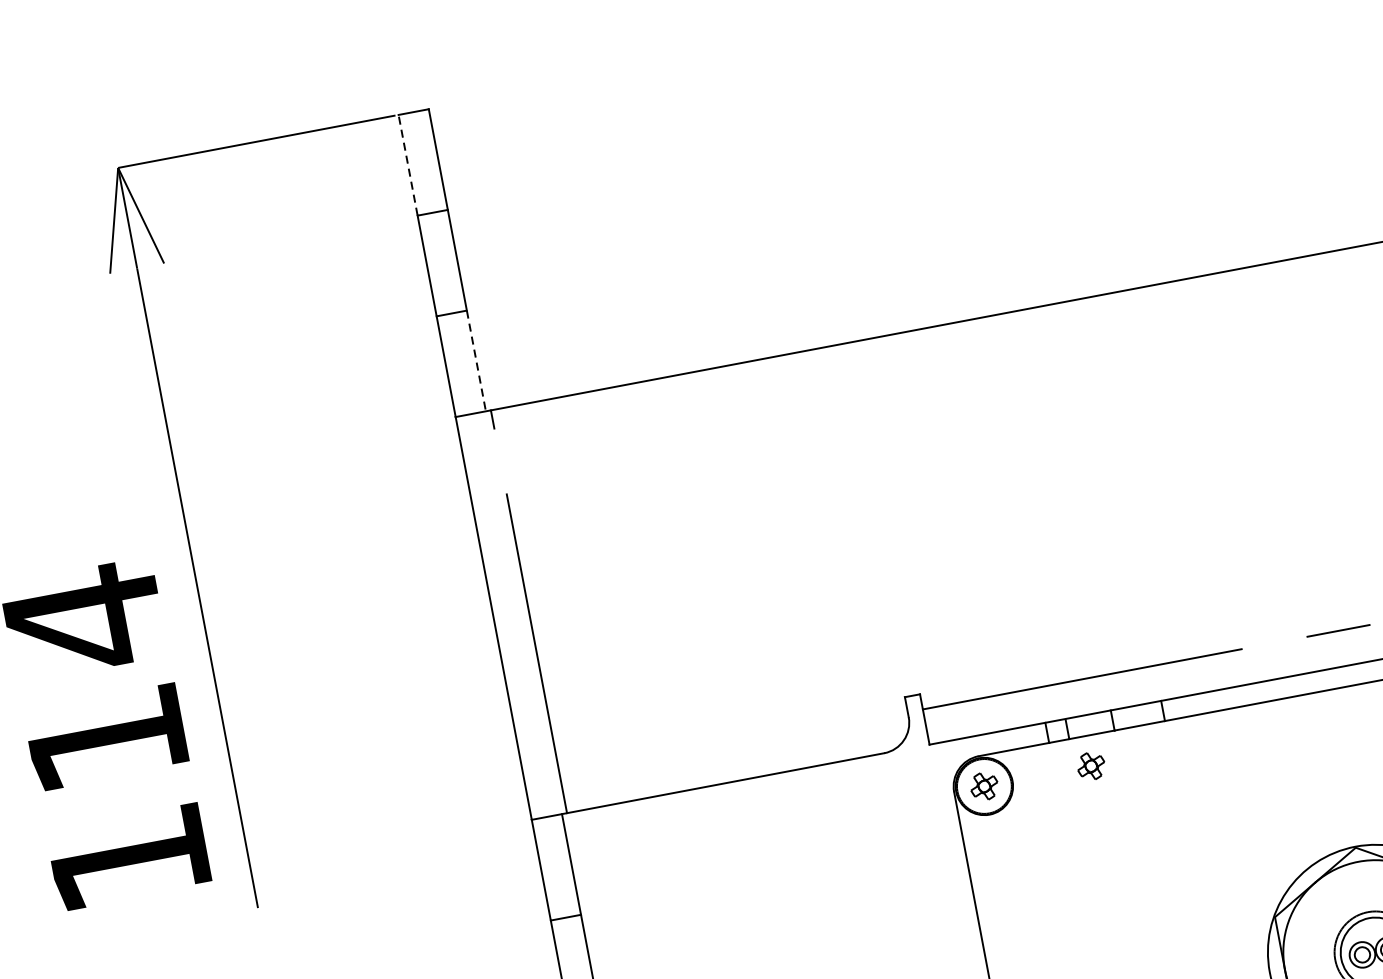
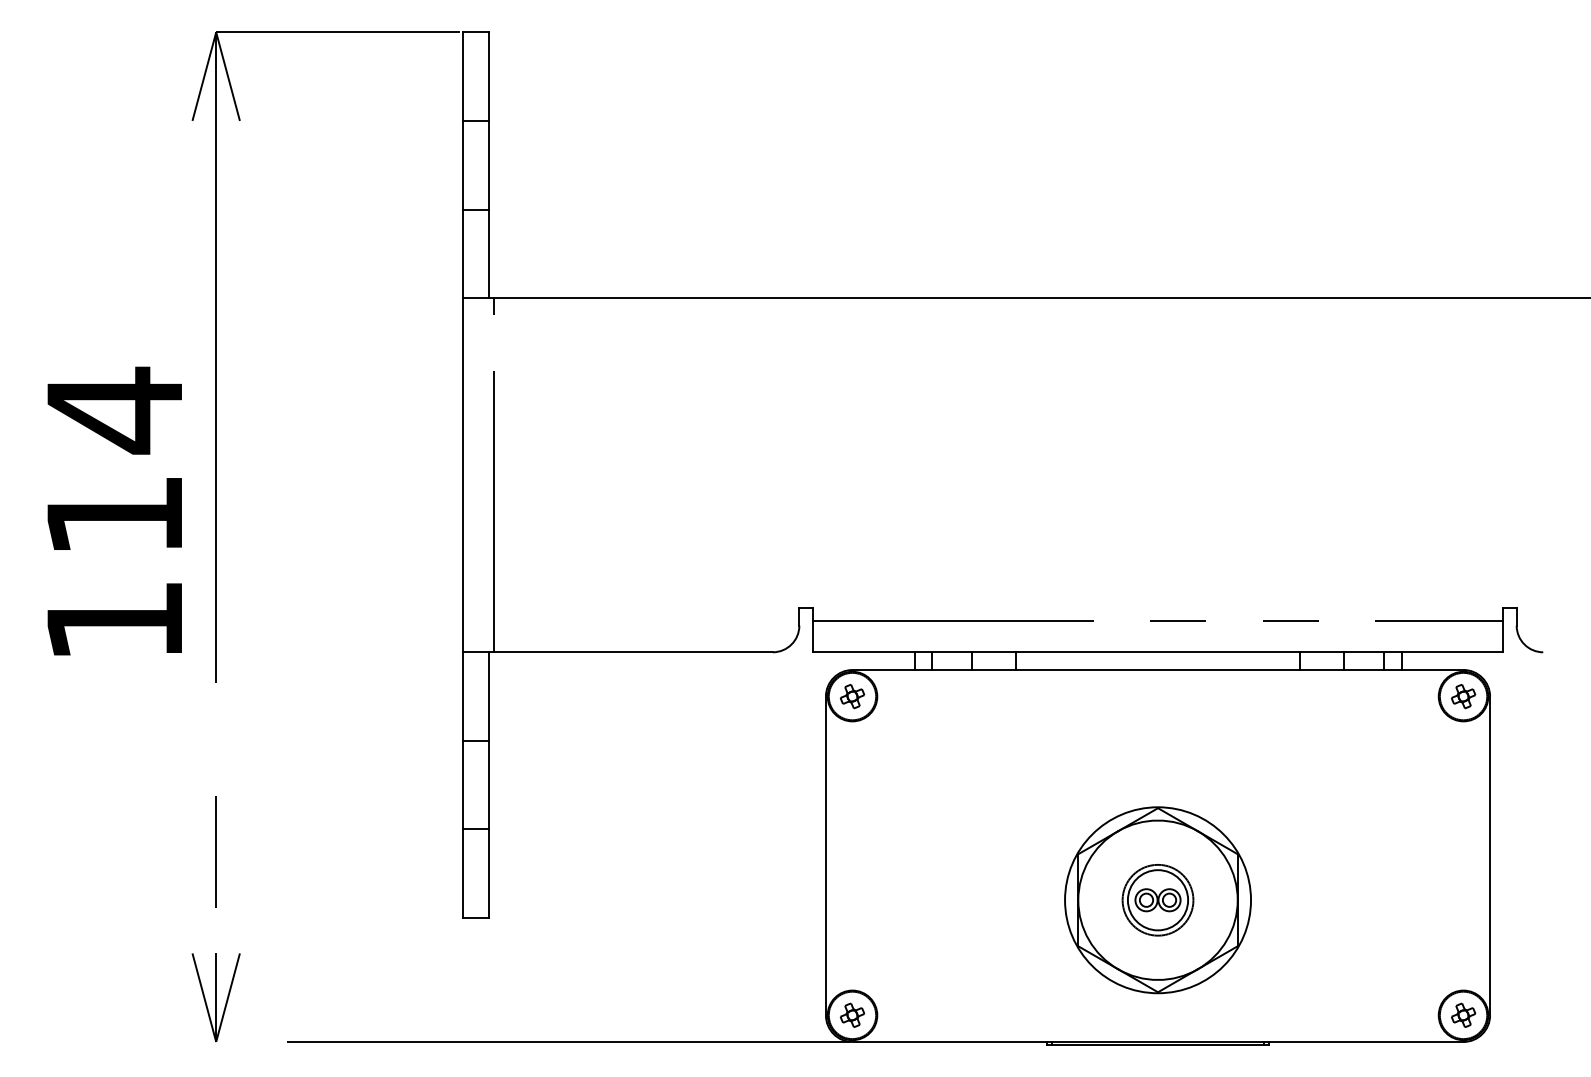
line: (407, 165) -> (462, 76), dashed -> solid
line: (476, 361) -> (489, 254), dashed -> solid
part: (1091, 766) -> (946, 696), removed

